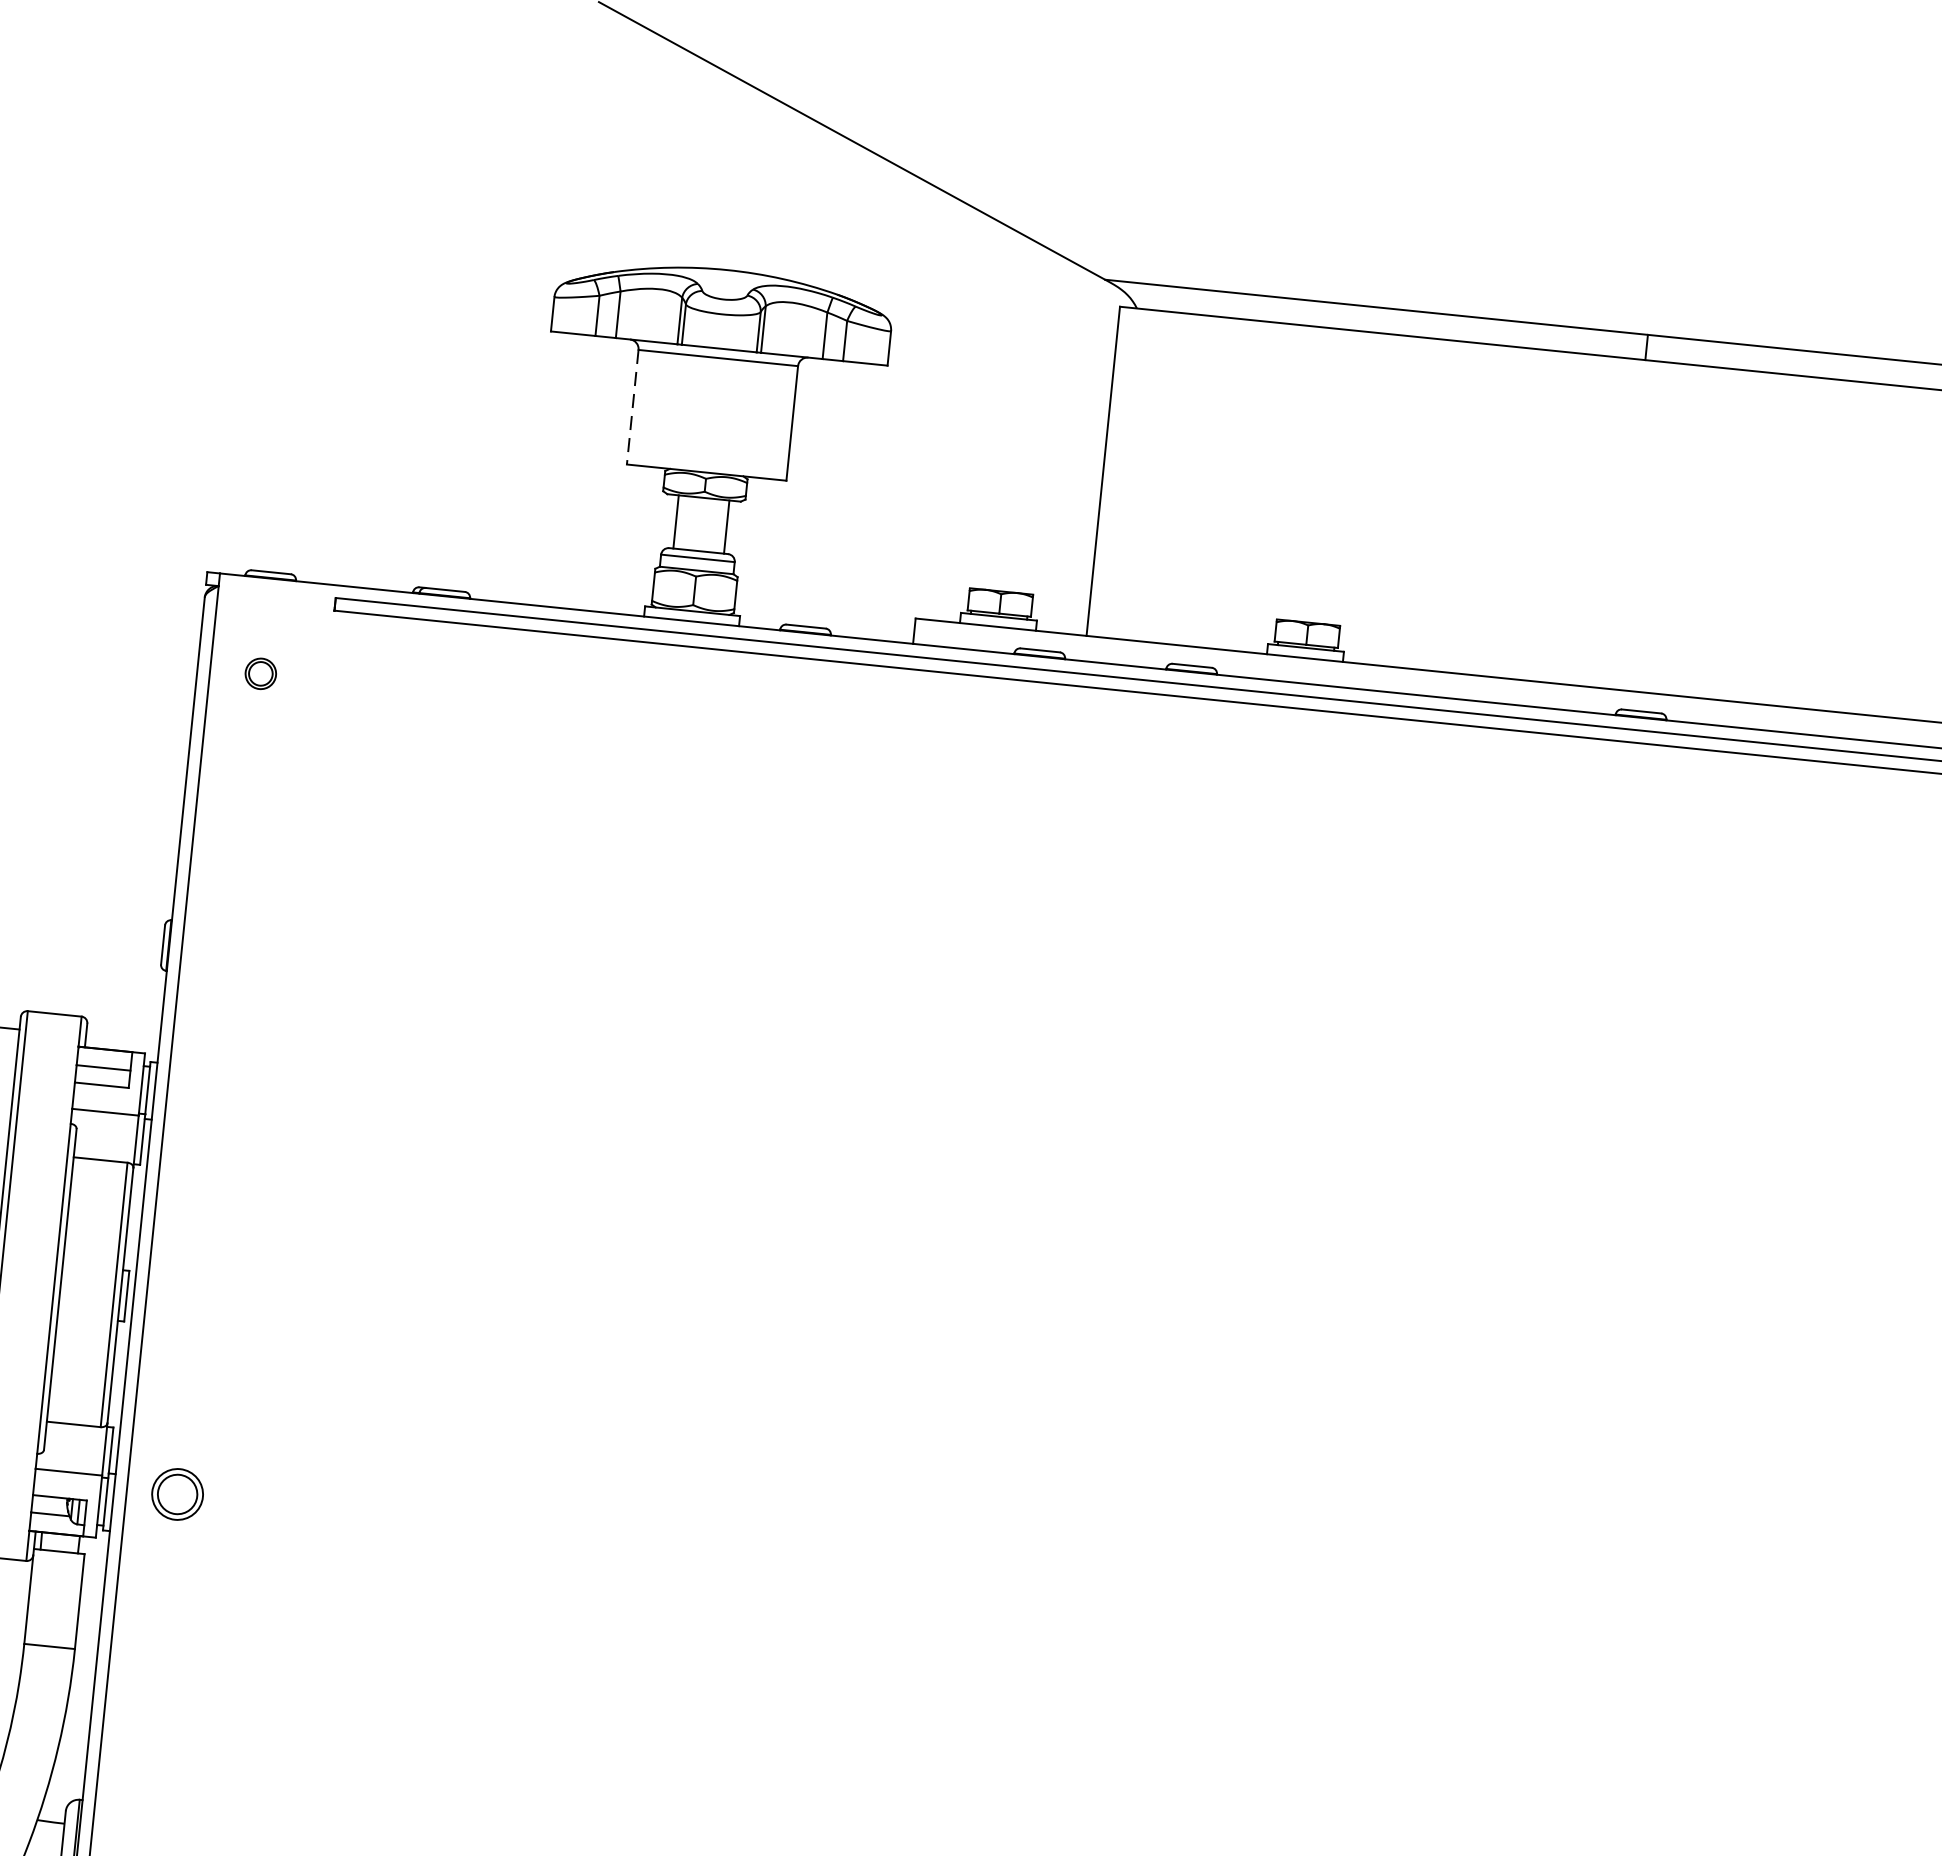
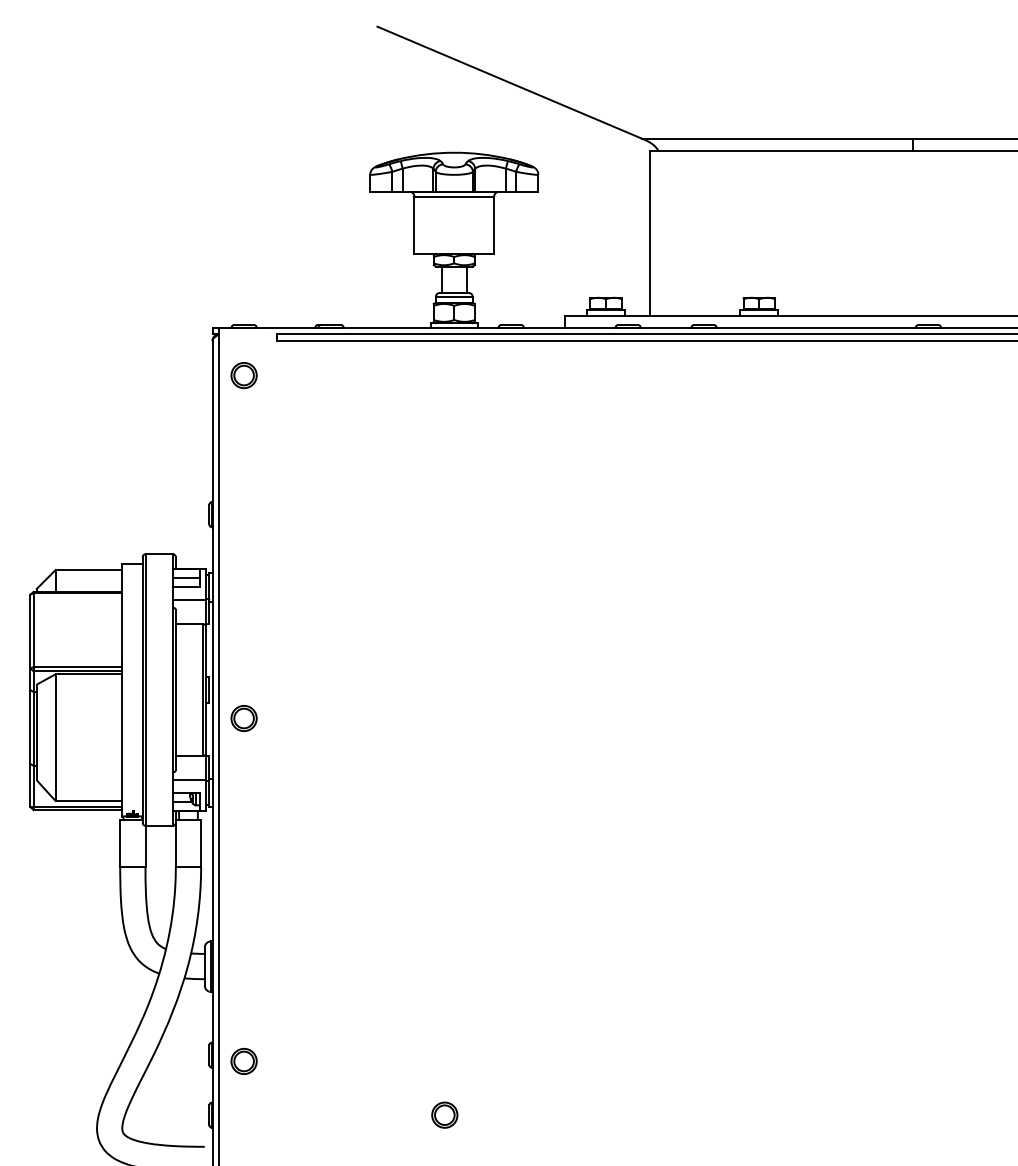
line: (632, 407) -> (414, 225), dashed -> solid
part: (259, 673) -> (243, 375), size x1.67
part: (176, 1494) -> (243, 718), moved

